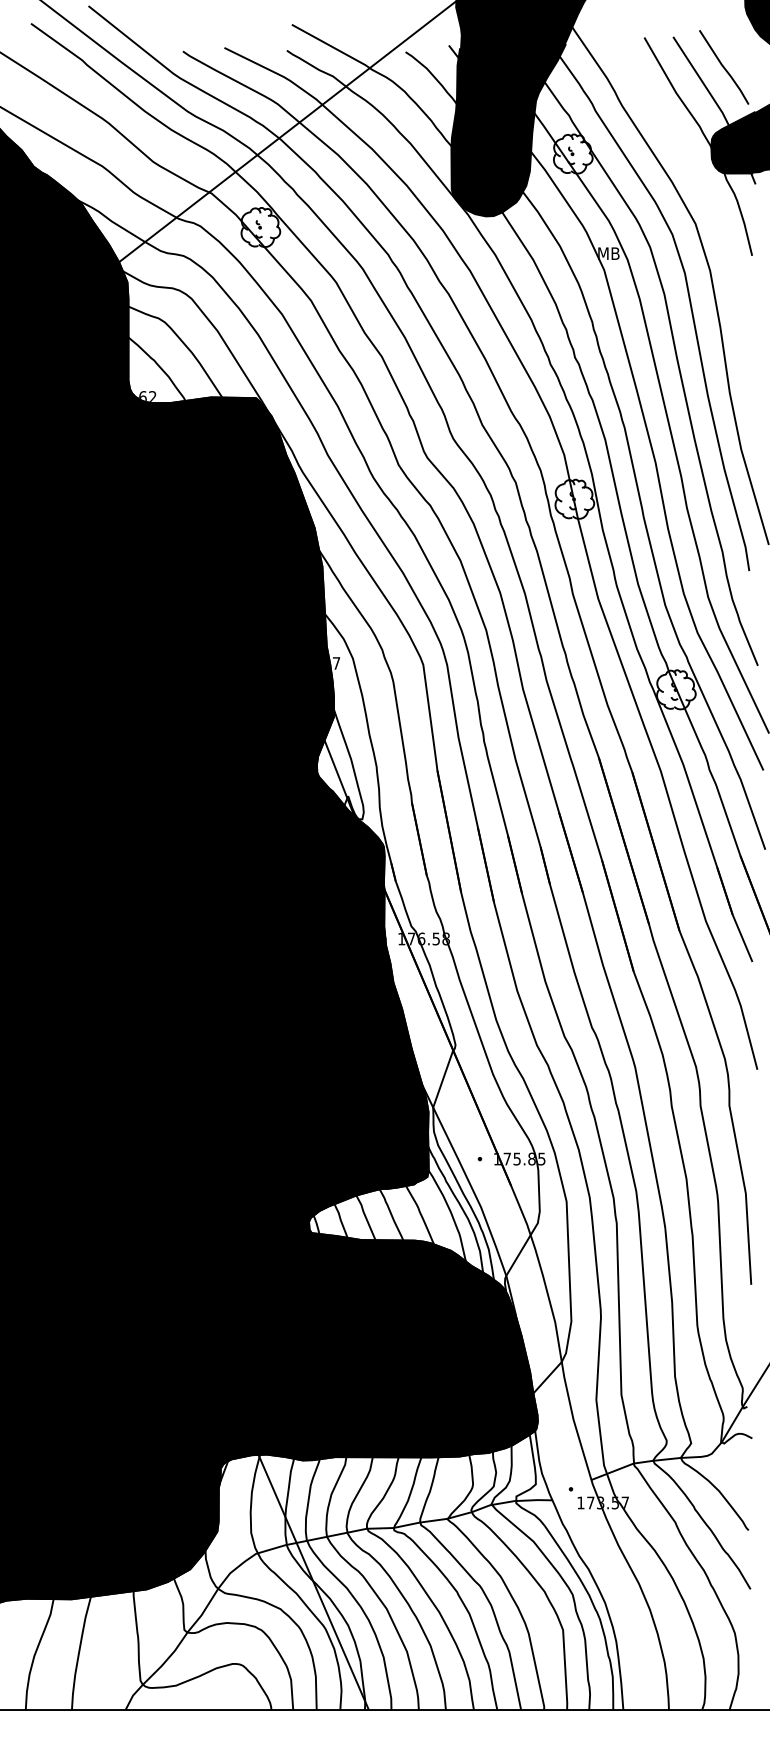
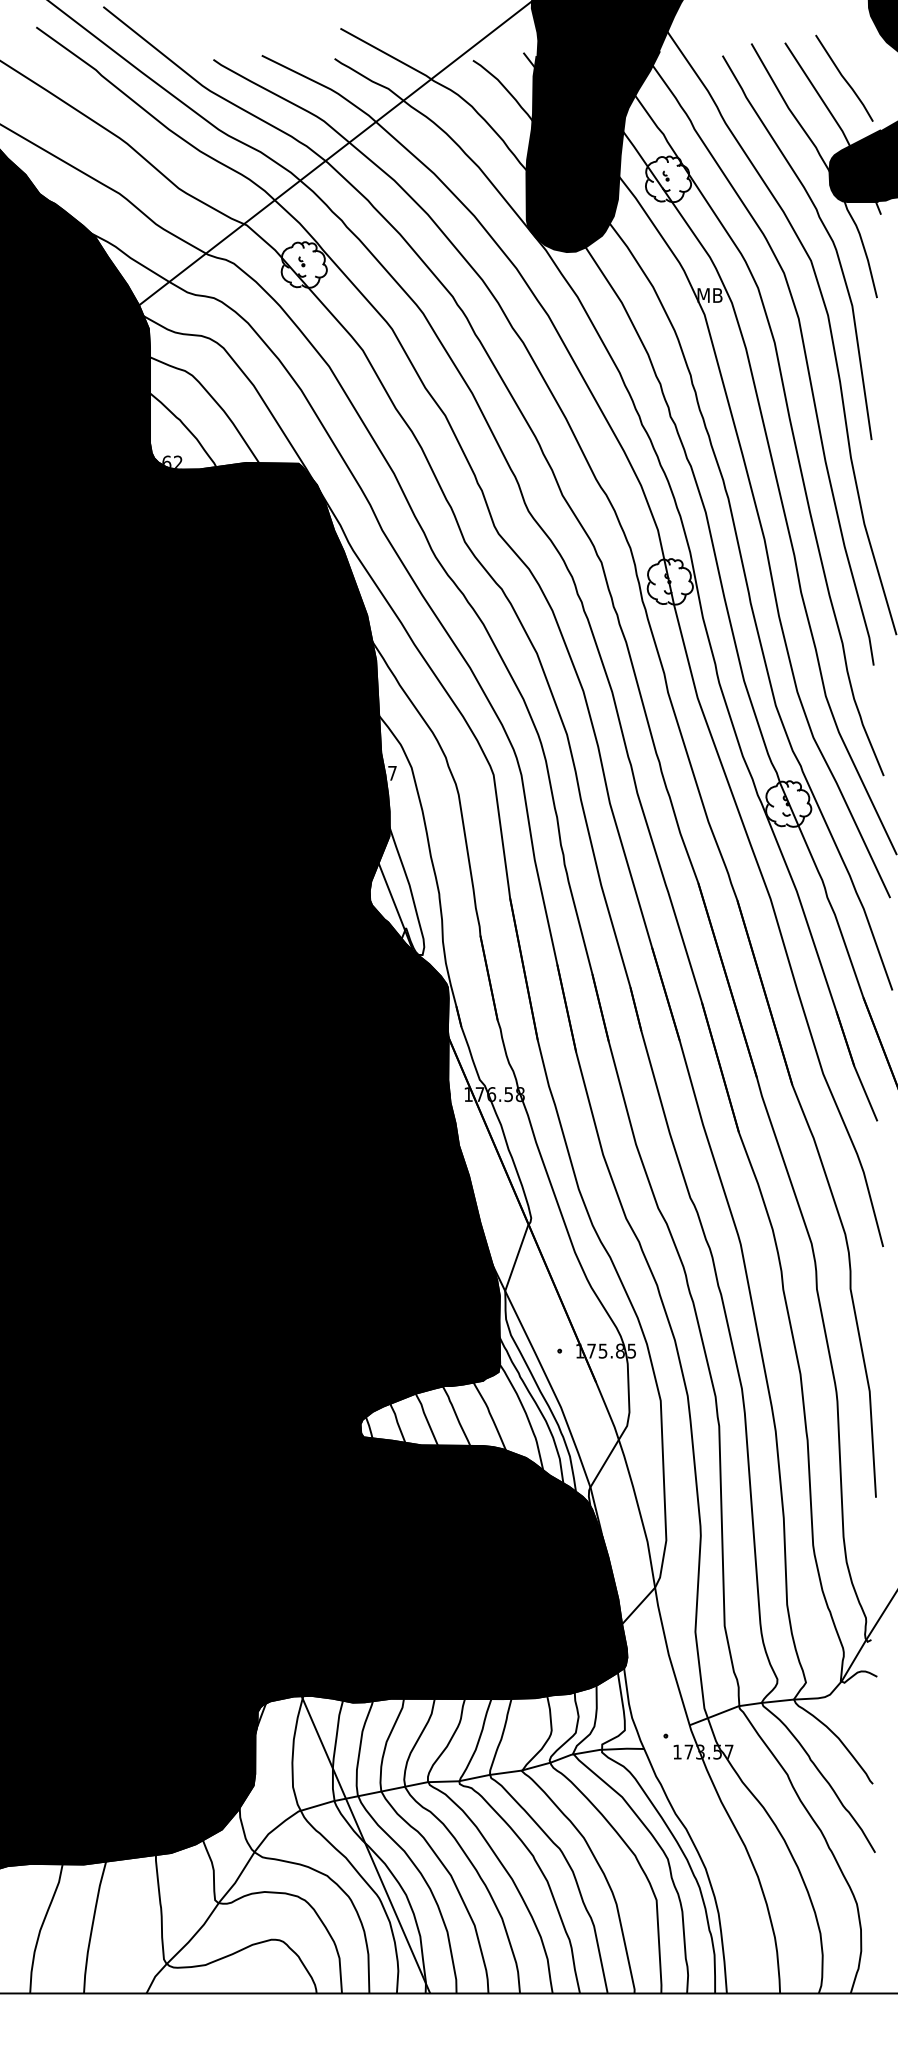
curve: (708, 199) -> (826, 232), added

